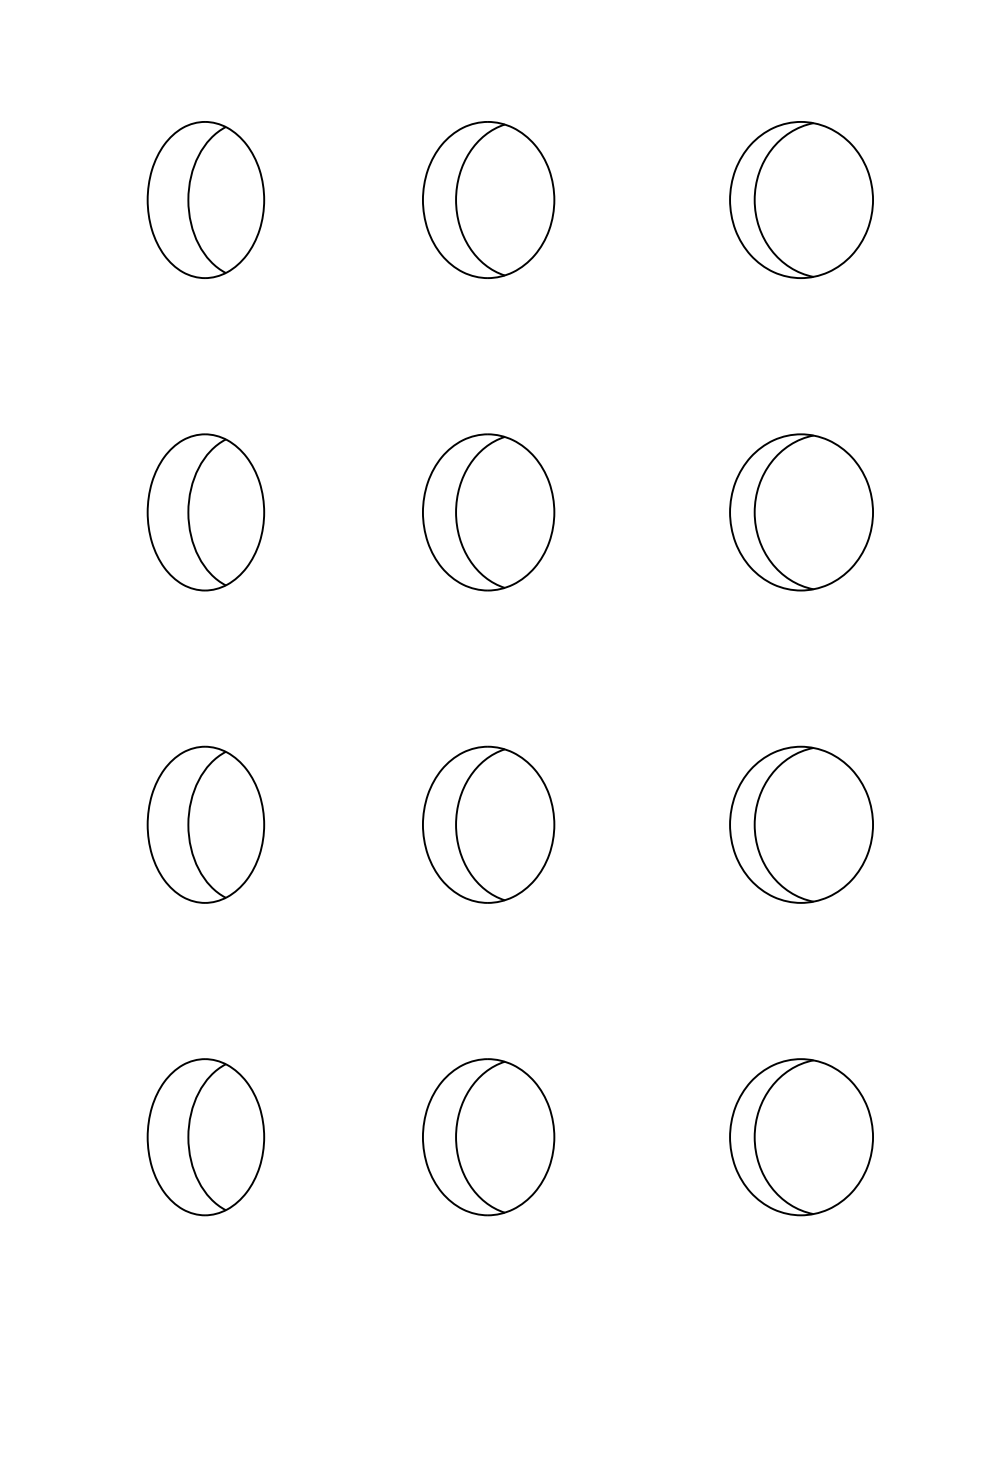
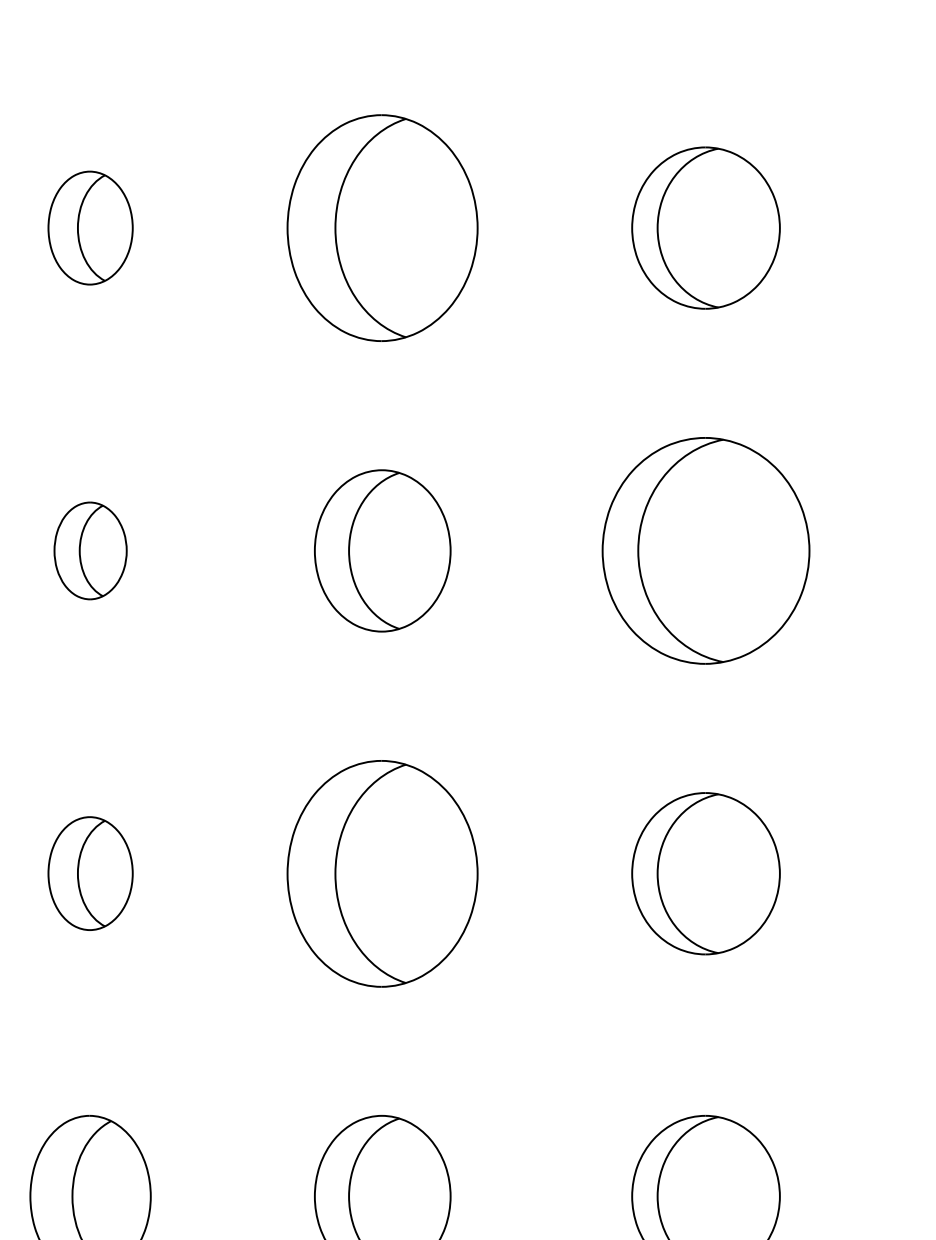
part: (205, 199) -> (90, 227), size x0.7
part: (488, 199) -> (382, 227), size x1.4
part: (205, 512) -> (90, 551), size x0.6
part: (801, 512) -> (706, 551), size x1.4
part: (205, 824) -> (90, 873), size x0.7
part: (488, 824) -> (382, 873), size x1.4

